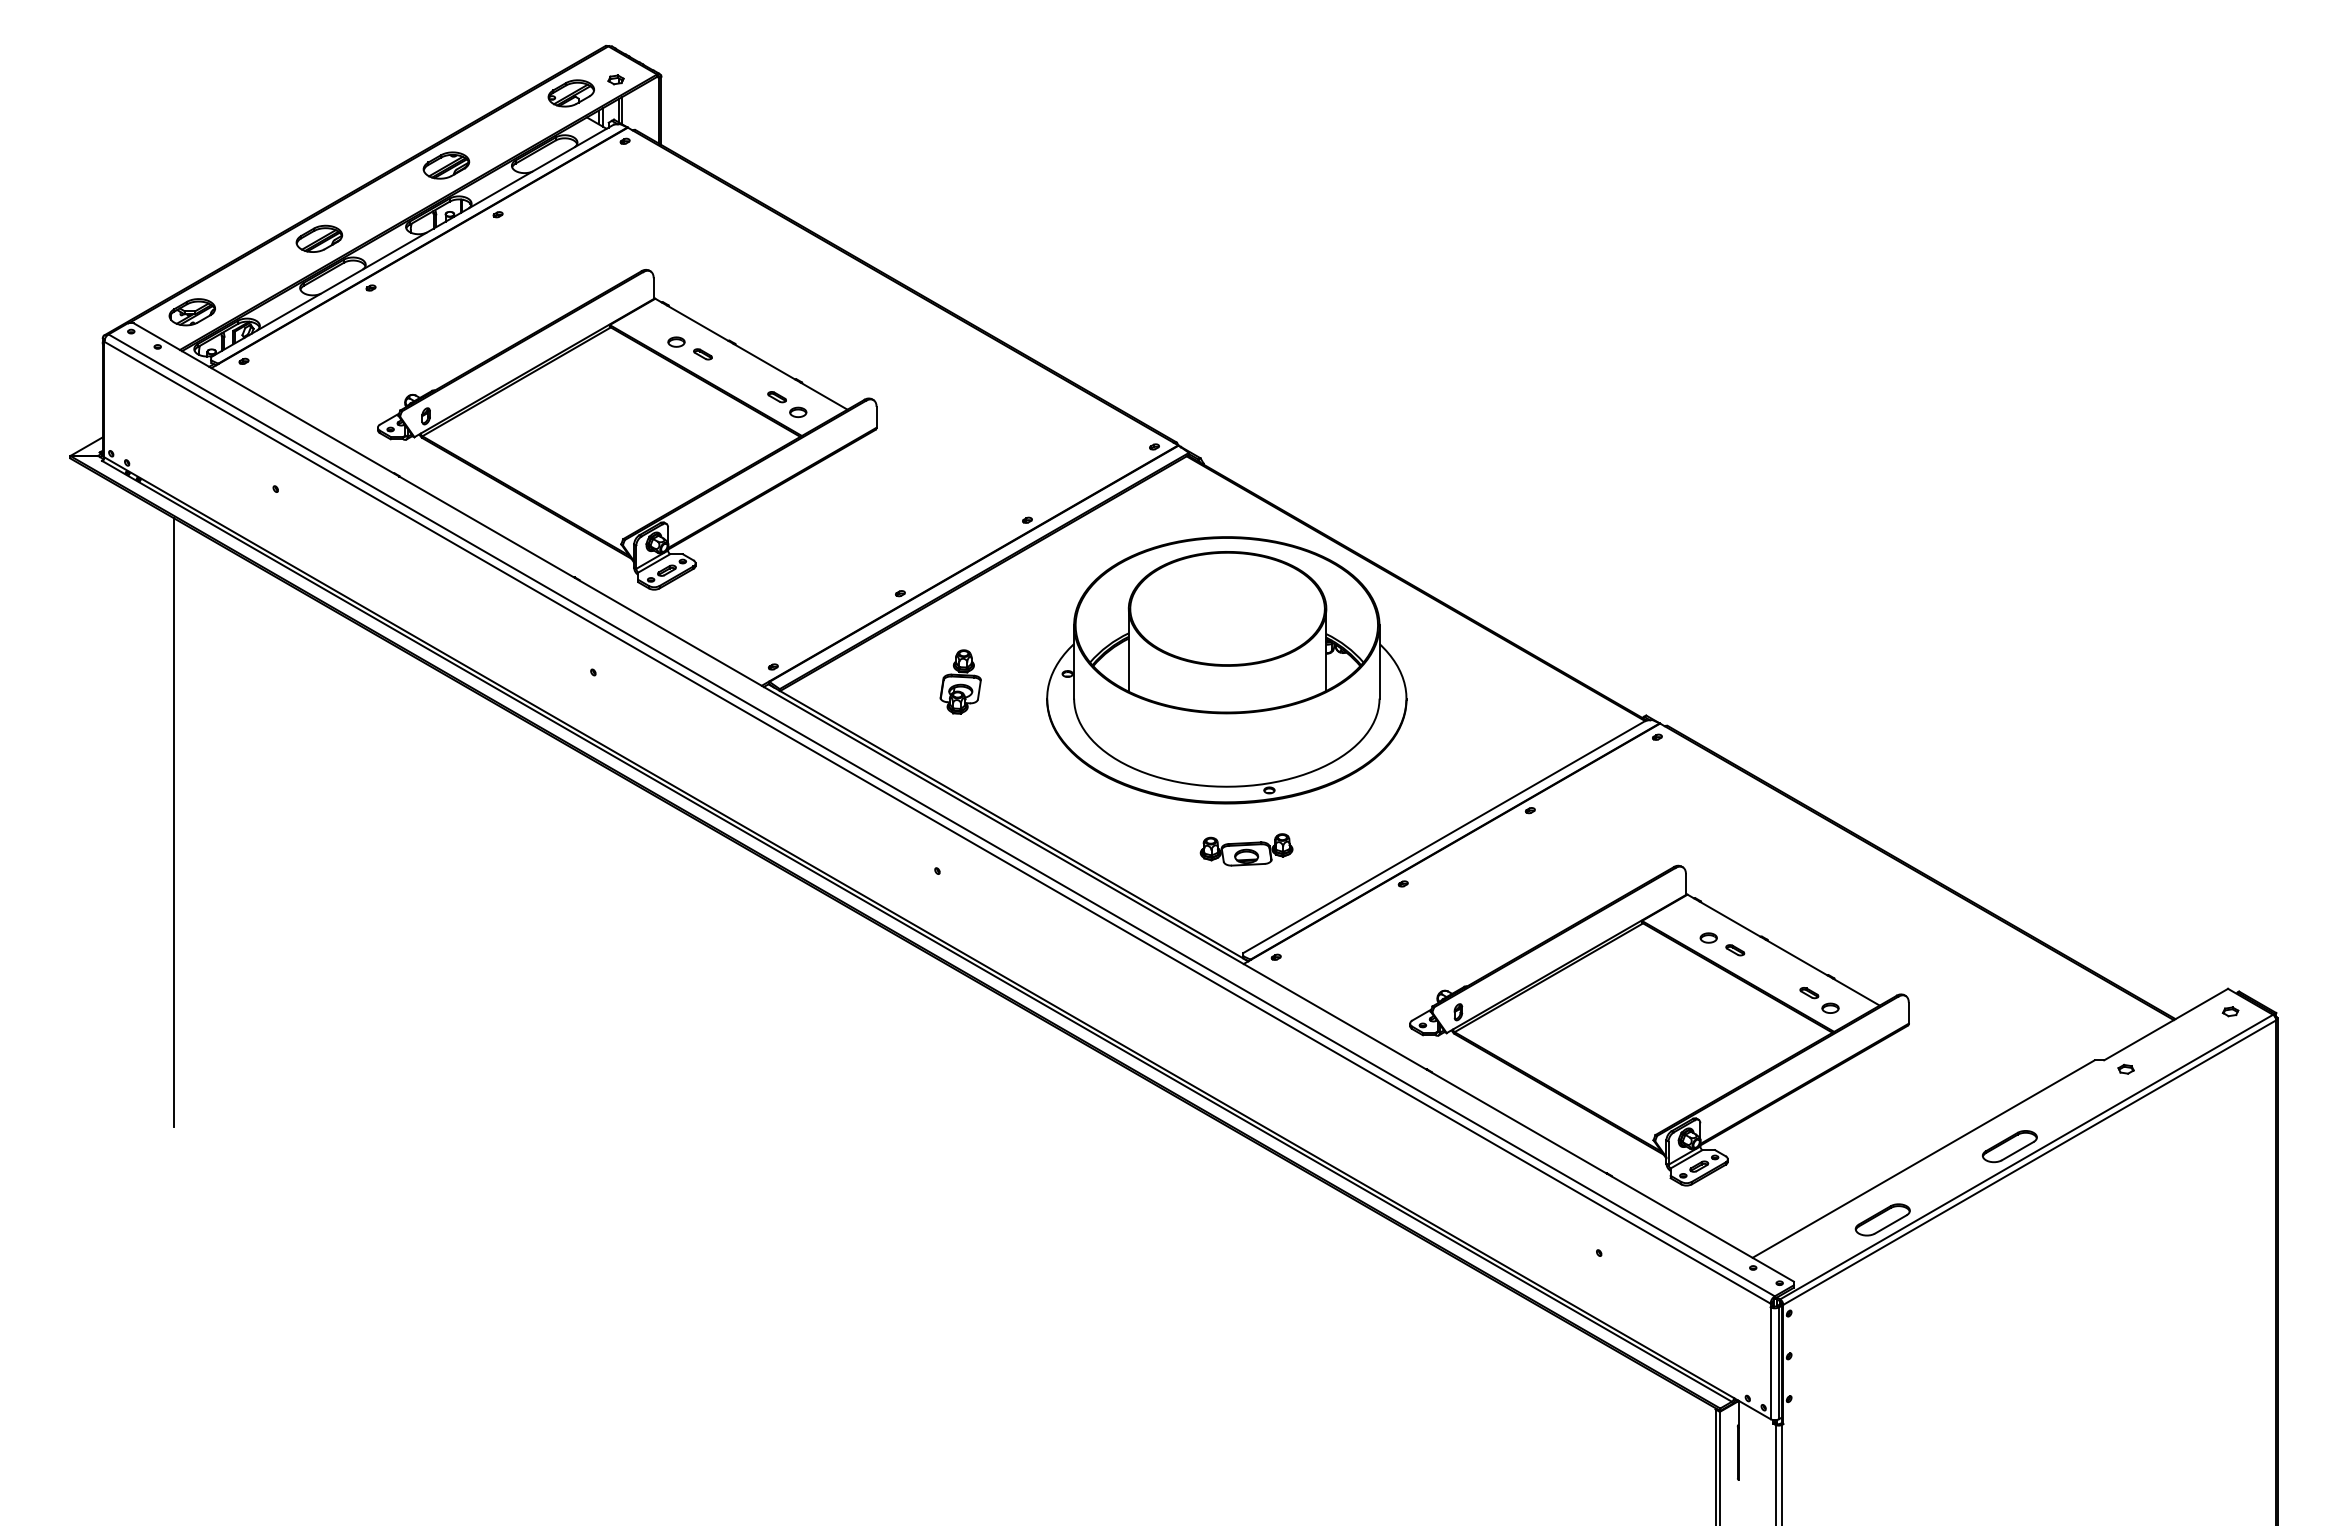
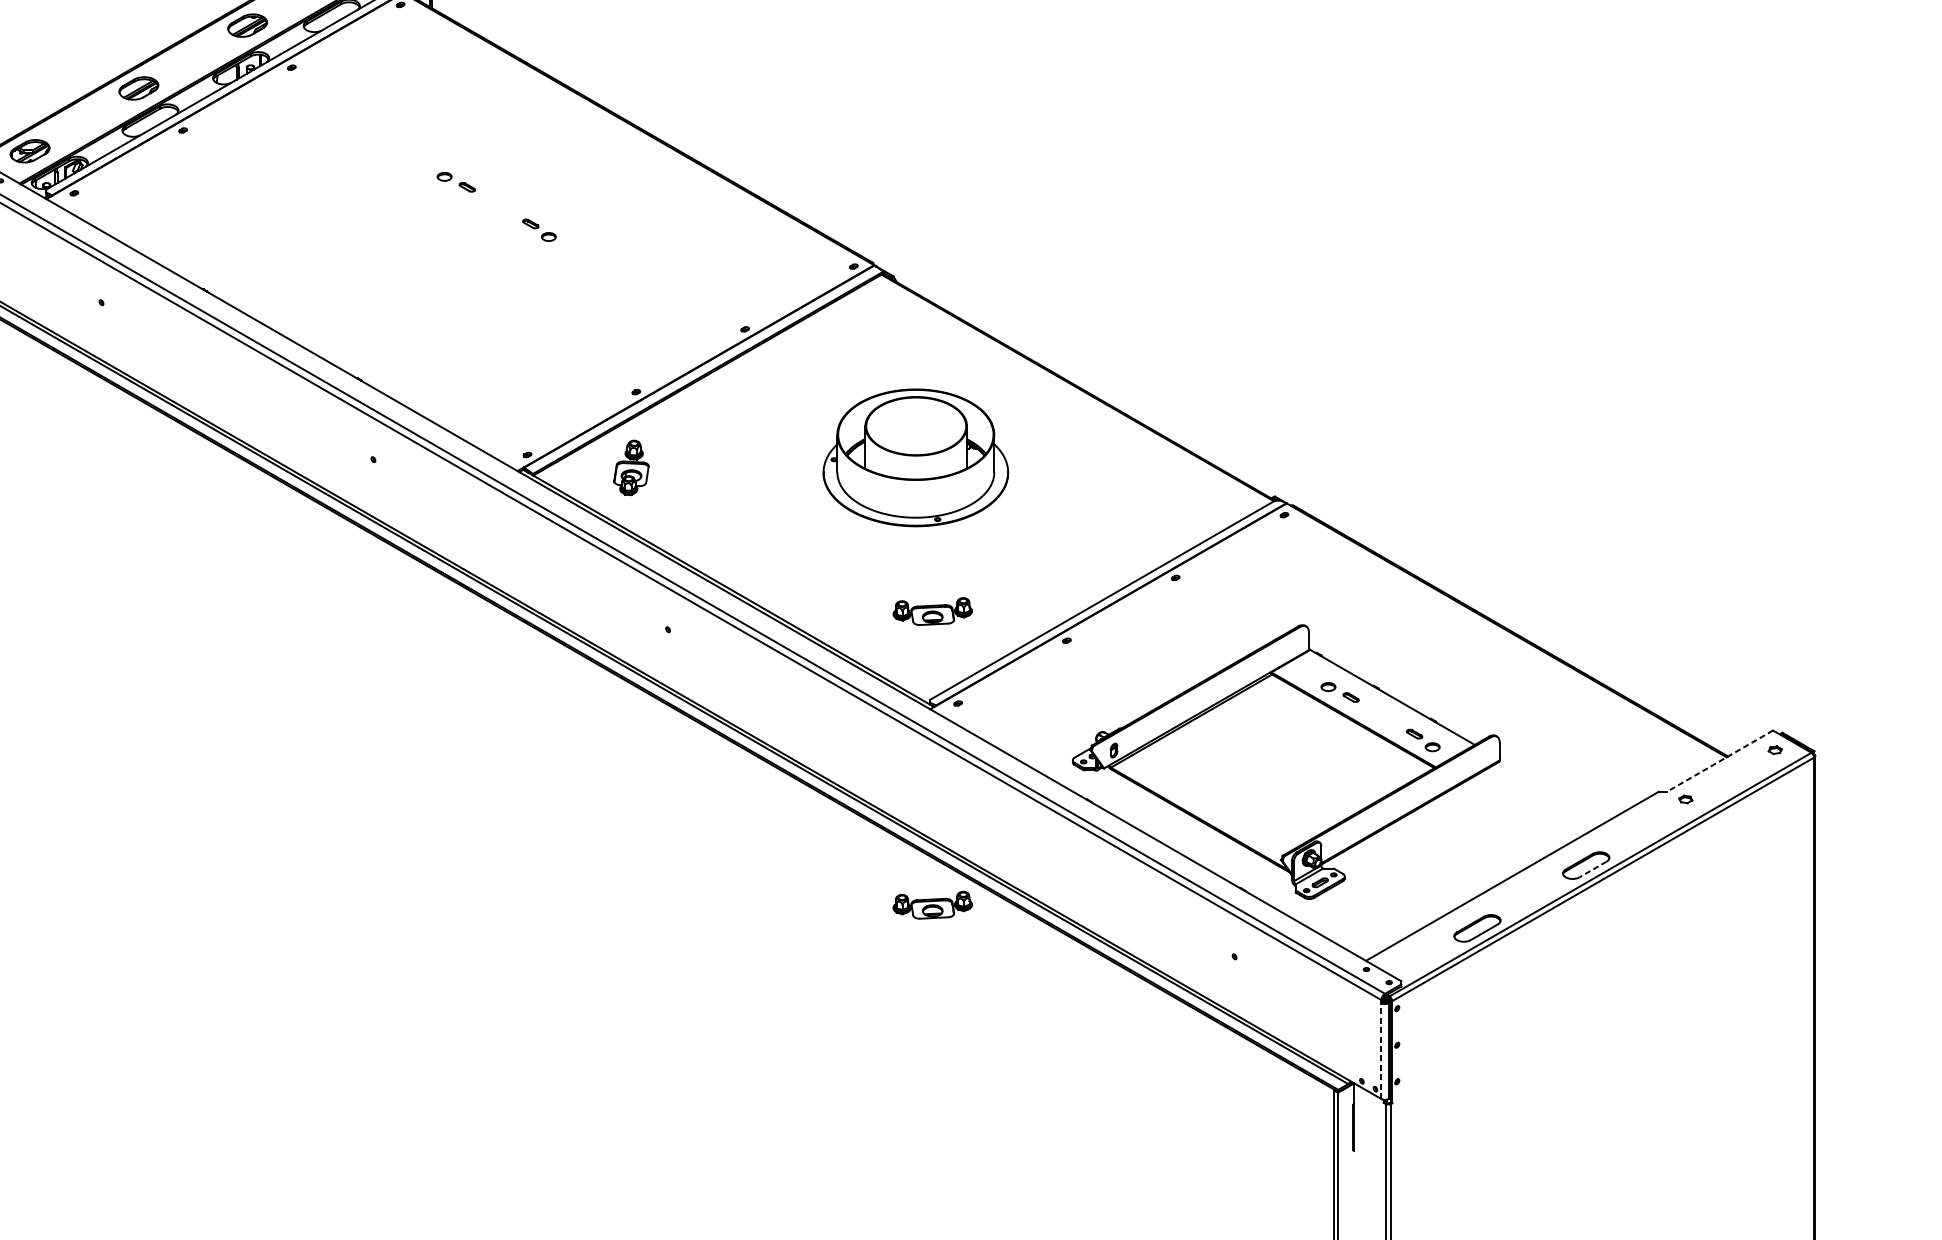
part: (627, 429) -> (402, 251), removed
part: (1226, 670) -> (915, 457), size x0.6
part: (960, 681) -> (631, 467), moved
line: (173, 822) -> (13, 588), removed
line: (2166, 1024) -> (1720, 761), solid -> dashed
line: (2017, 1151) -> (1592, 869), solid -> dashed
part: (1246, 1192) -> (932, 904), added
line: (1770, 1363) -> (1381, 1051), solid -> dashed

